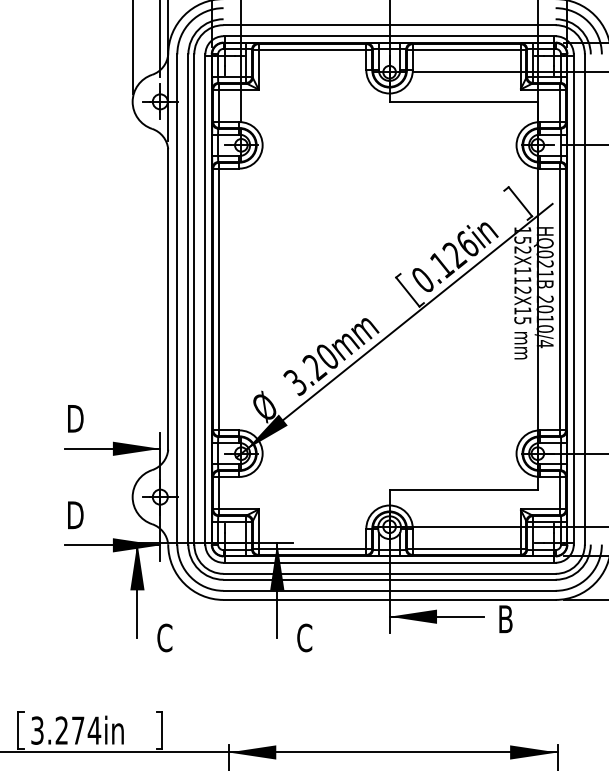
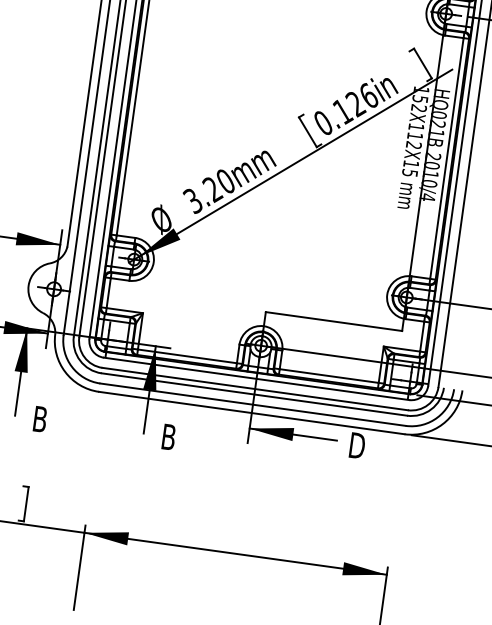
text: (508, 618) -> (358, 445), B -> D
text: (164, 637) -> (40, 418), C -> B
text: (304, 637) -> (168, 436), C -> B

